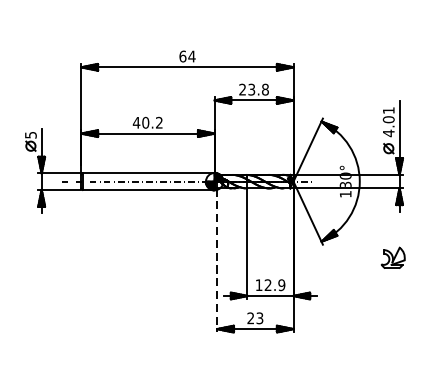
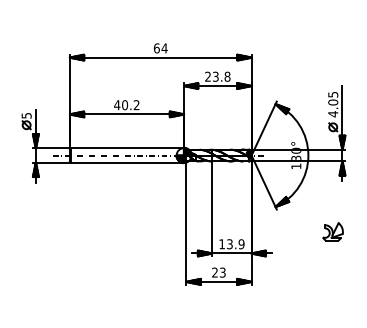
text: (389, 110) -> (333, 94), 4.01 -> 4.05
part: (392, 257) -> (332, 231), moved
line: (217, 260) -> (186, 223), dashed -> solid
text: (267, 285) -> (229, 244), 12.9 -> 13.9

